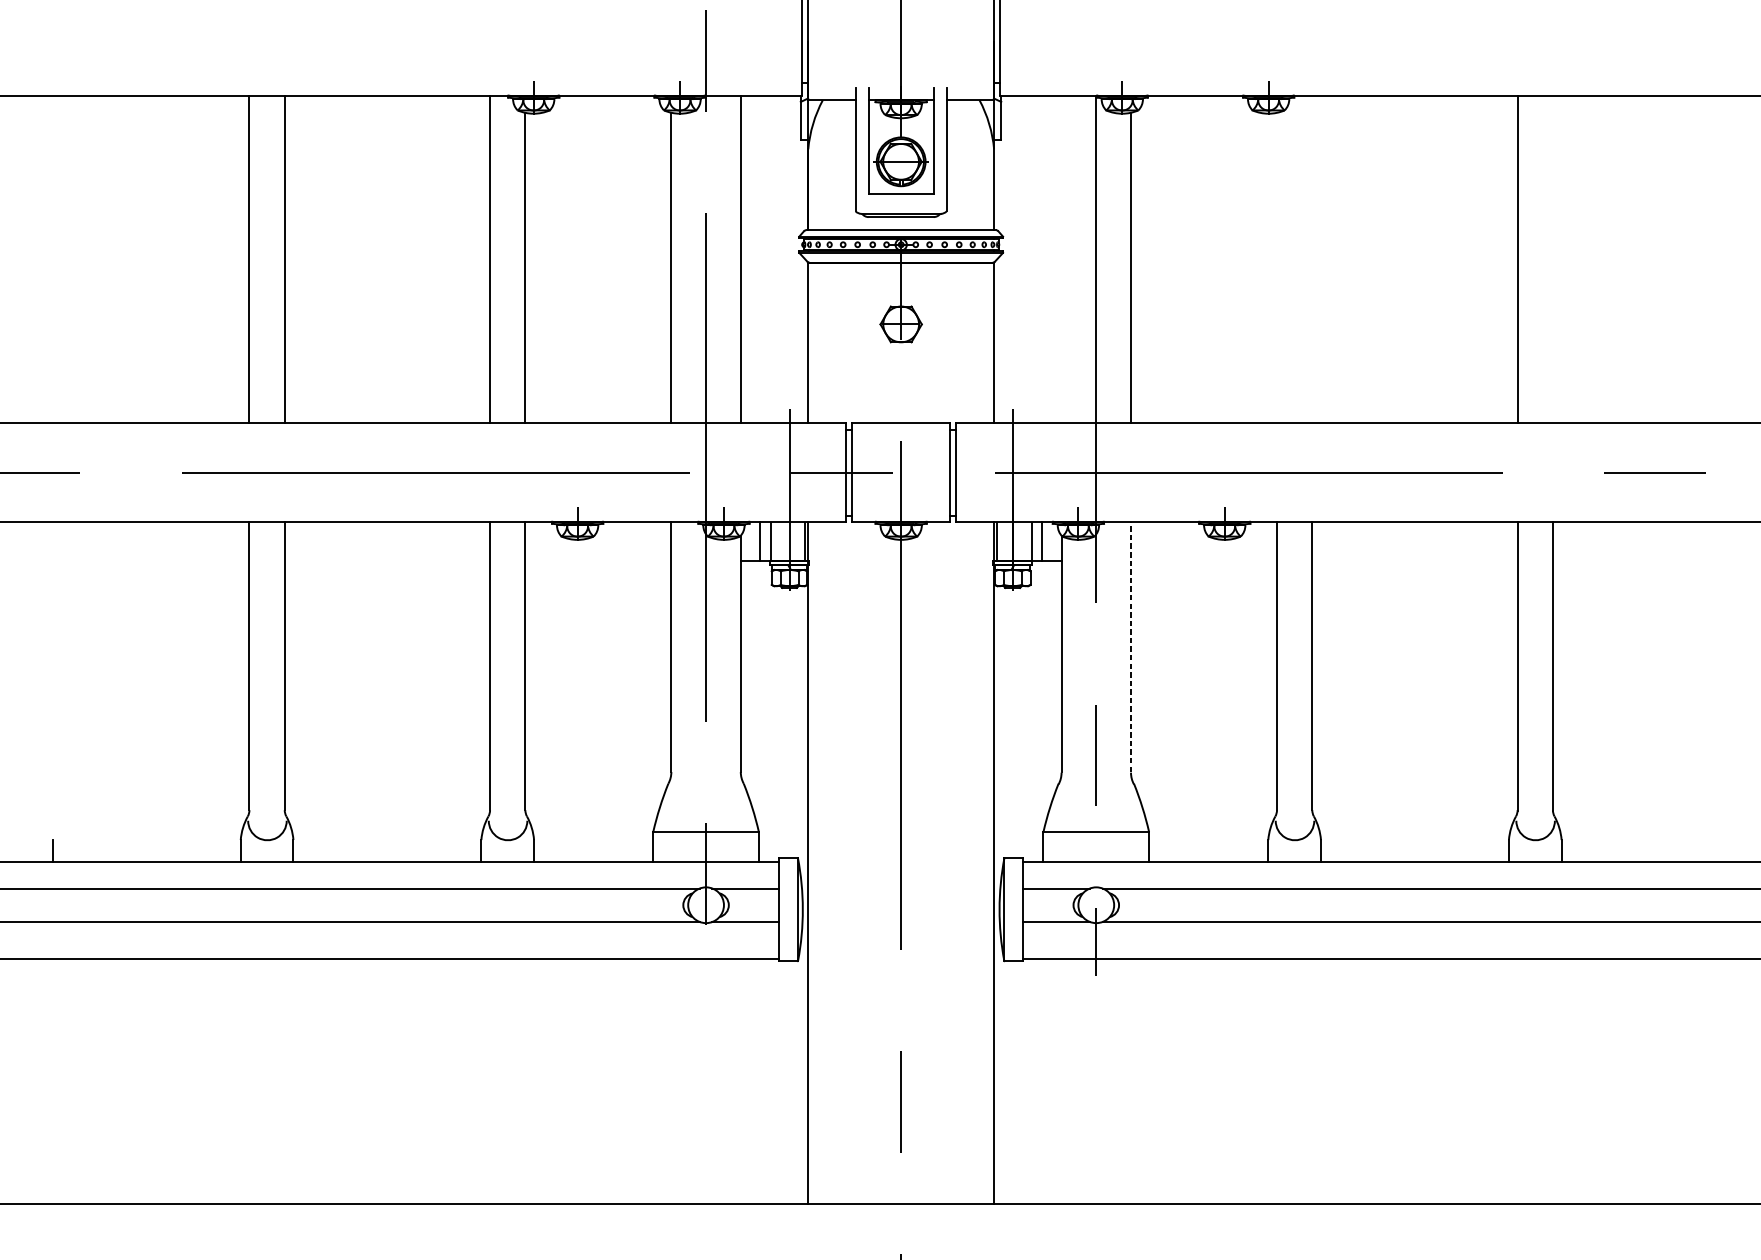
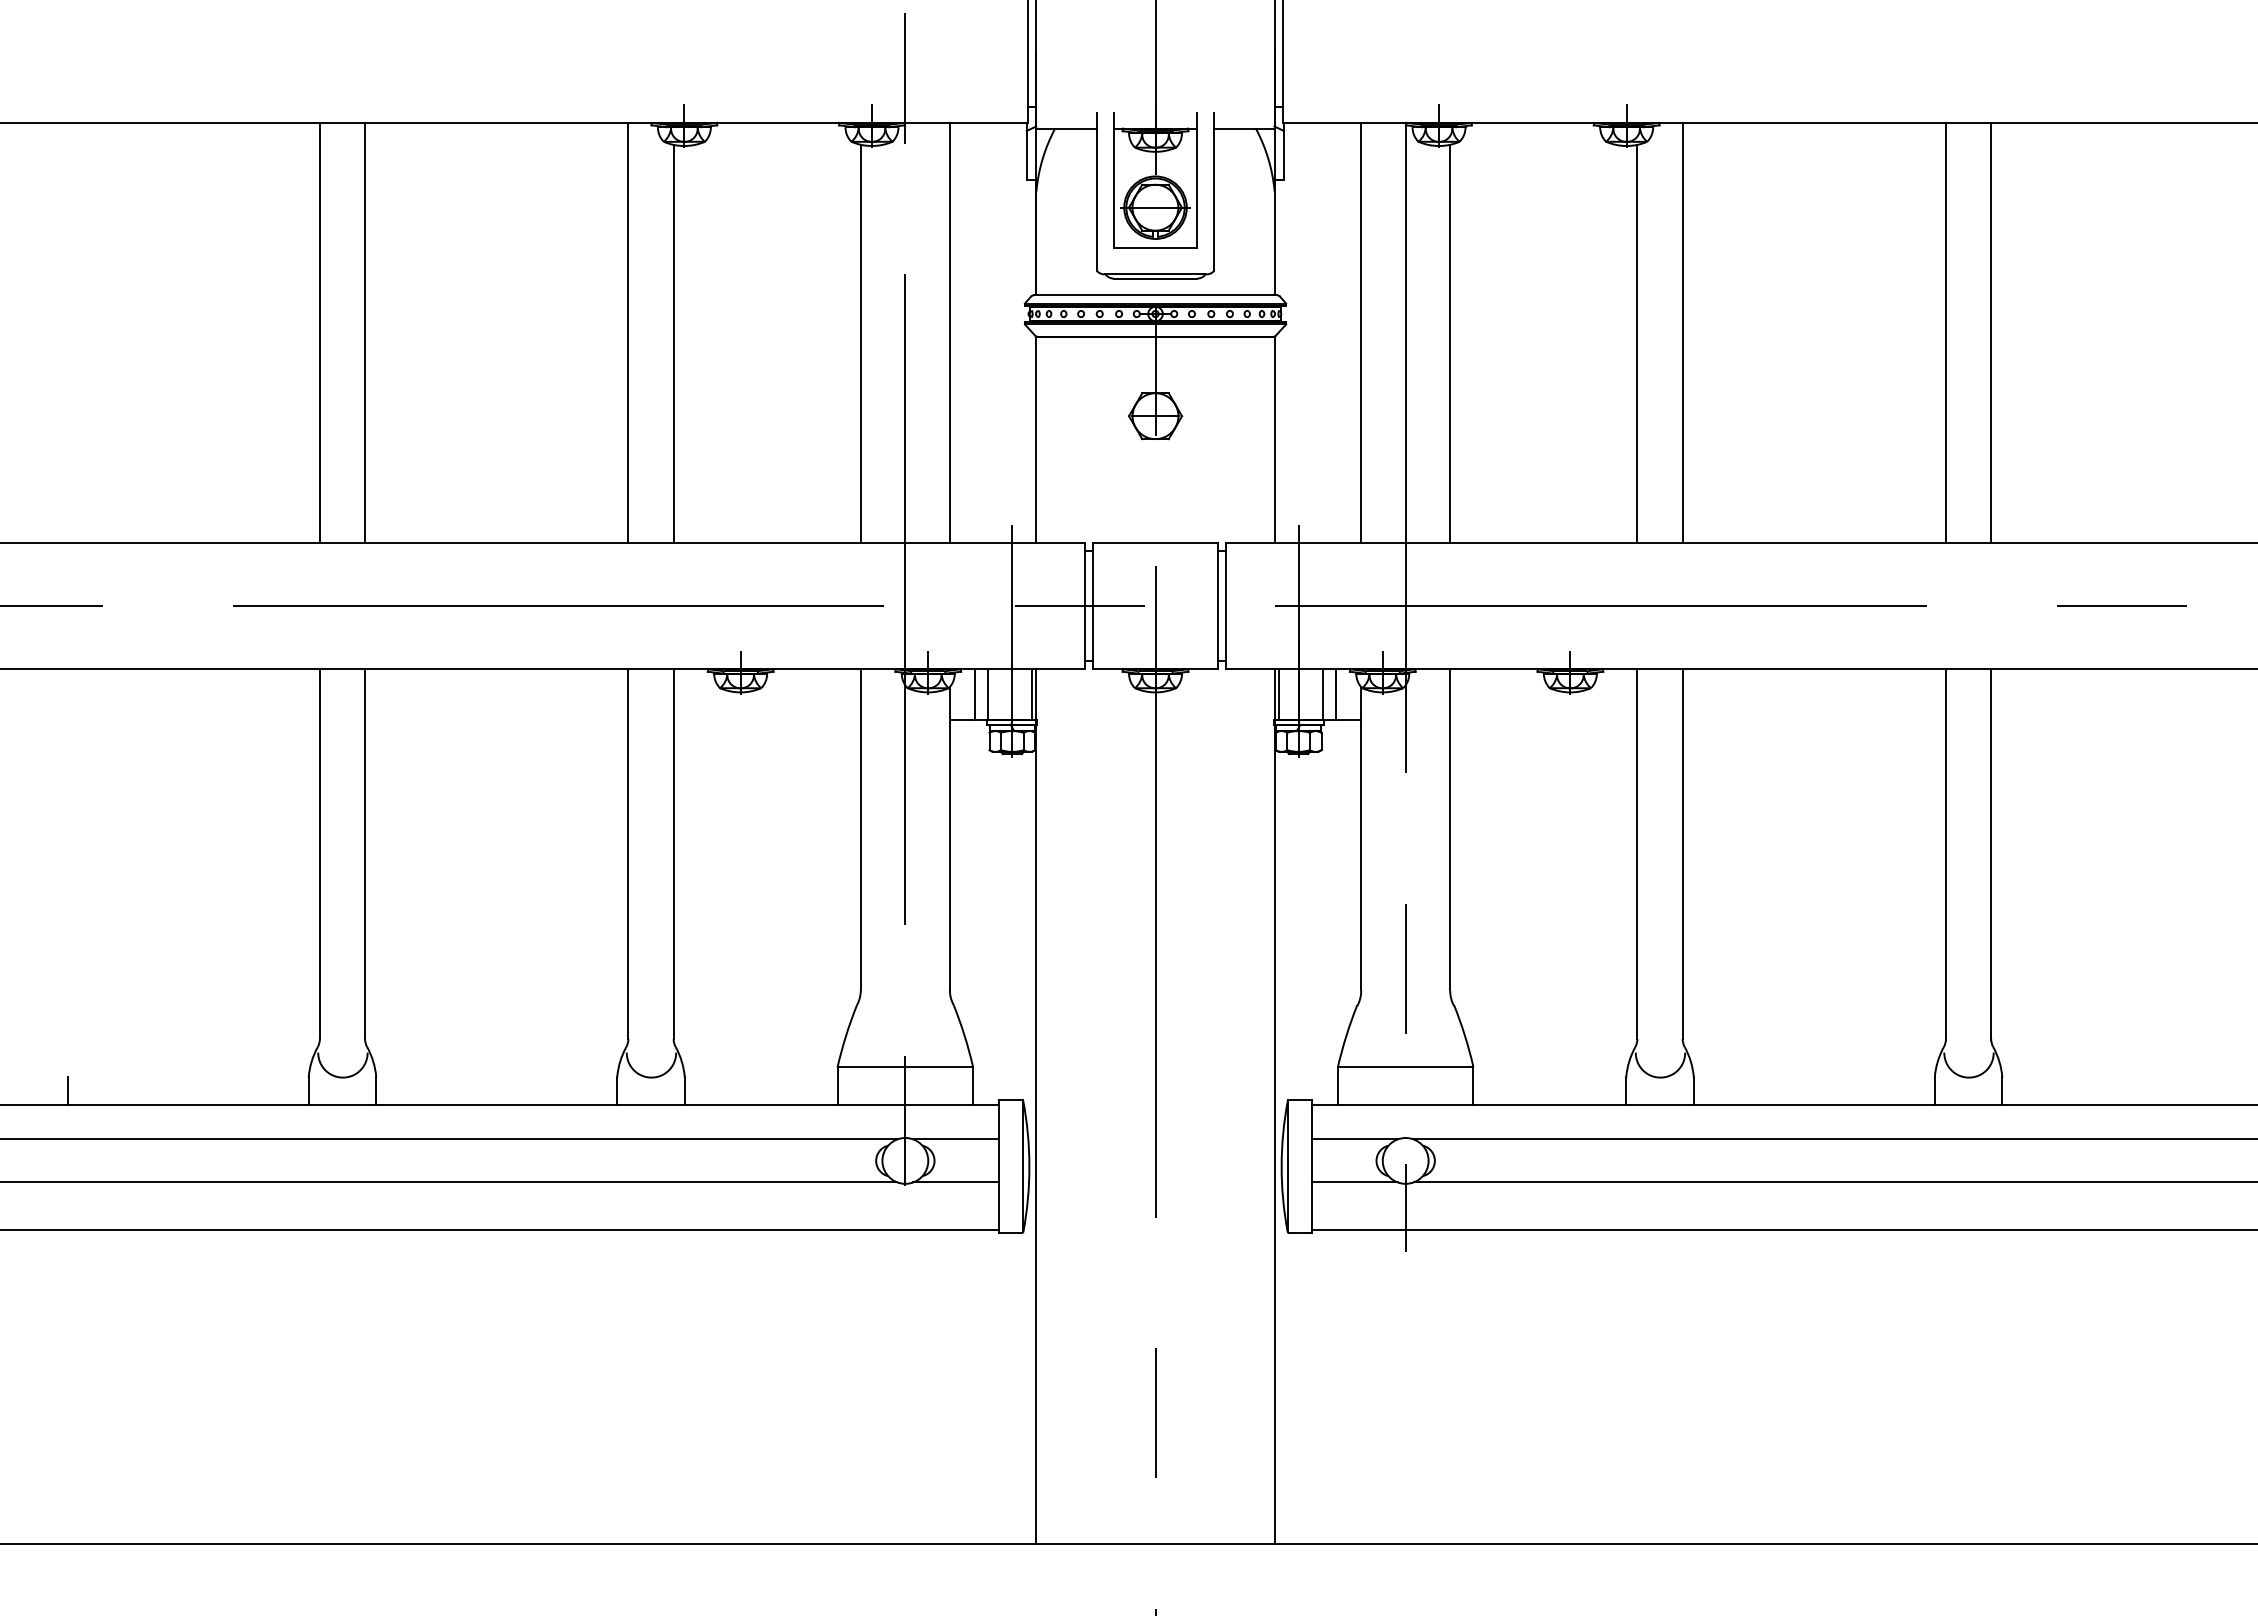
line: (1061, 259) -> (1361, 332), added
line: (1312, 259) -> (1682, 332), added
line: (1553, 259) -> (1991, 332), added
line: (1277, 267) -> (1637, 343), added
line: (1131, 646) -> (1450, 829), dashed -> solid

